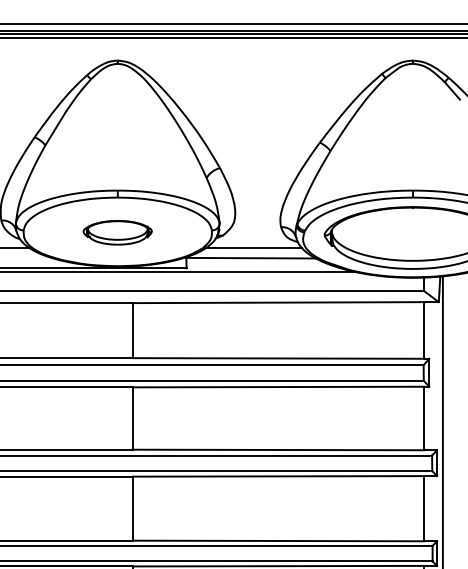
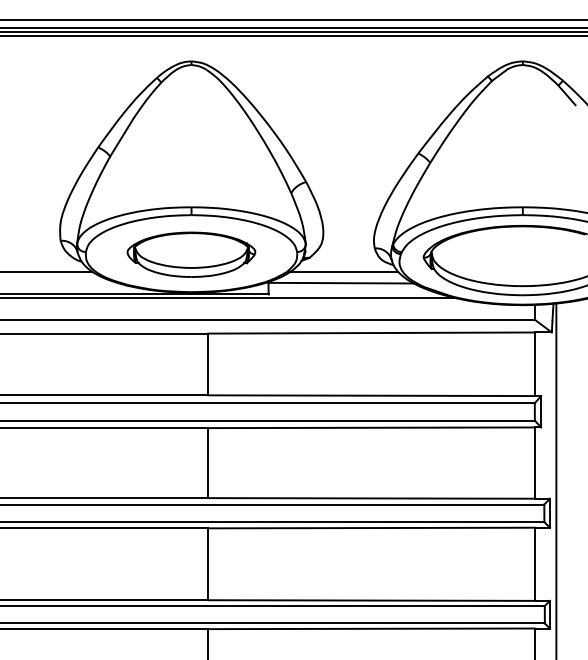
part: (117, 232) -> (191, 254), size x1.67

